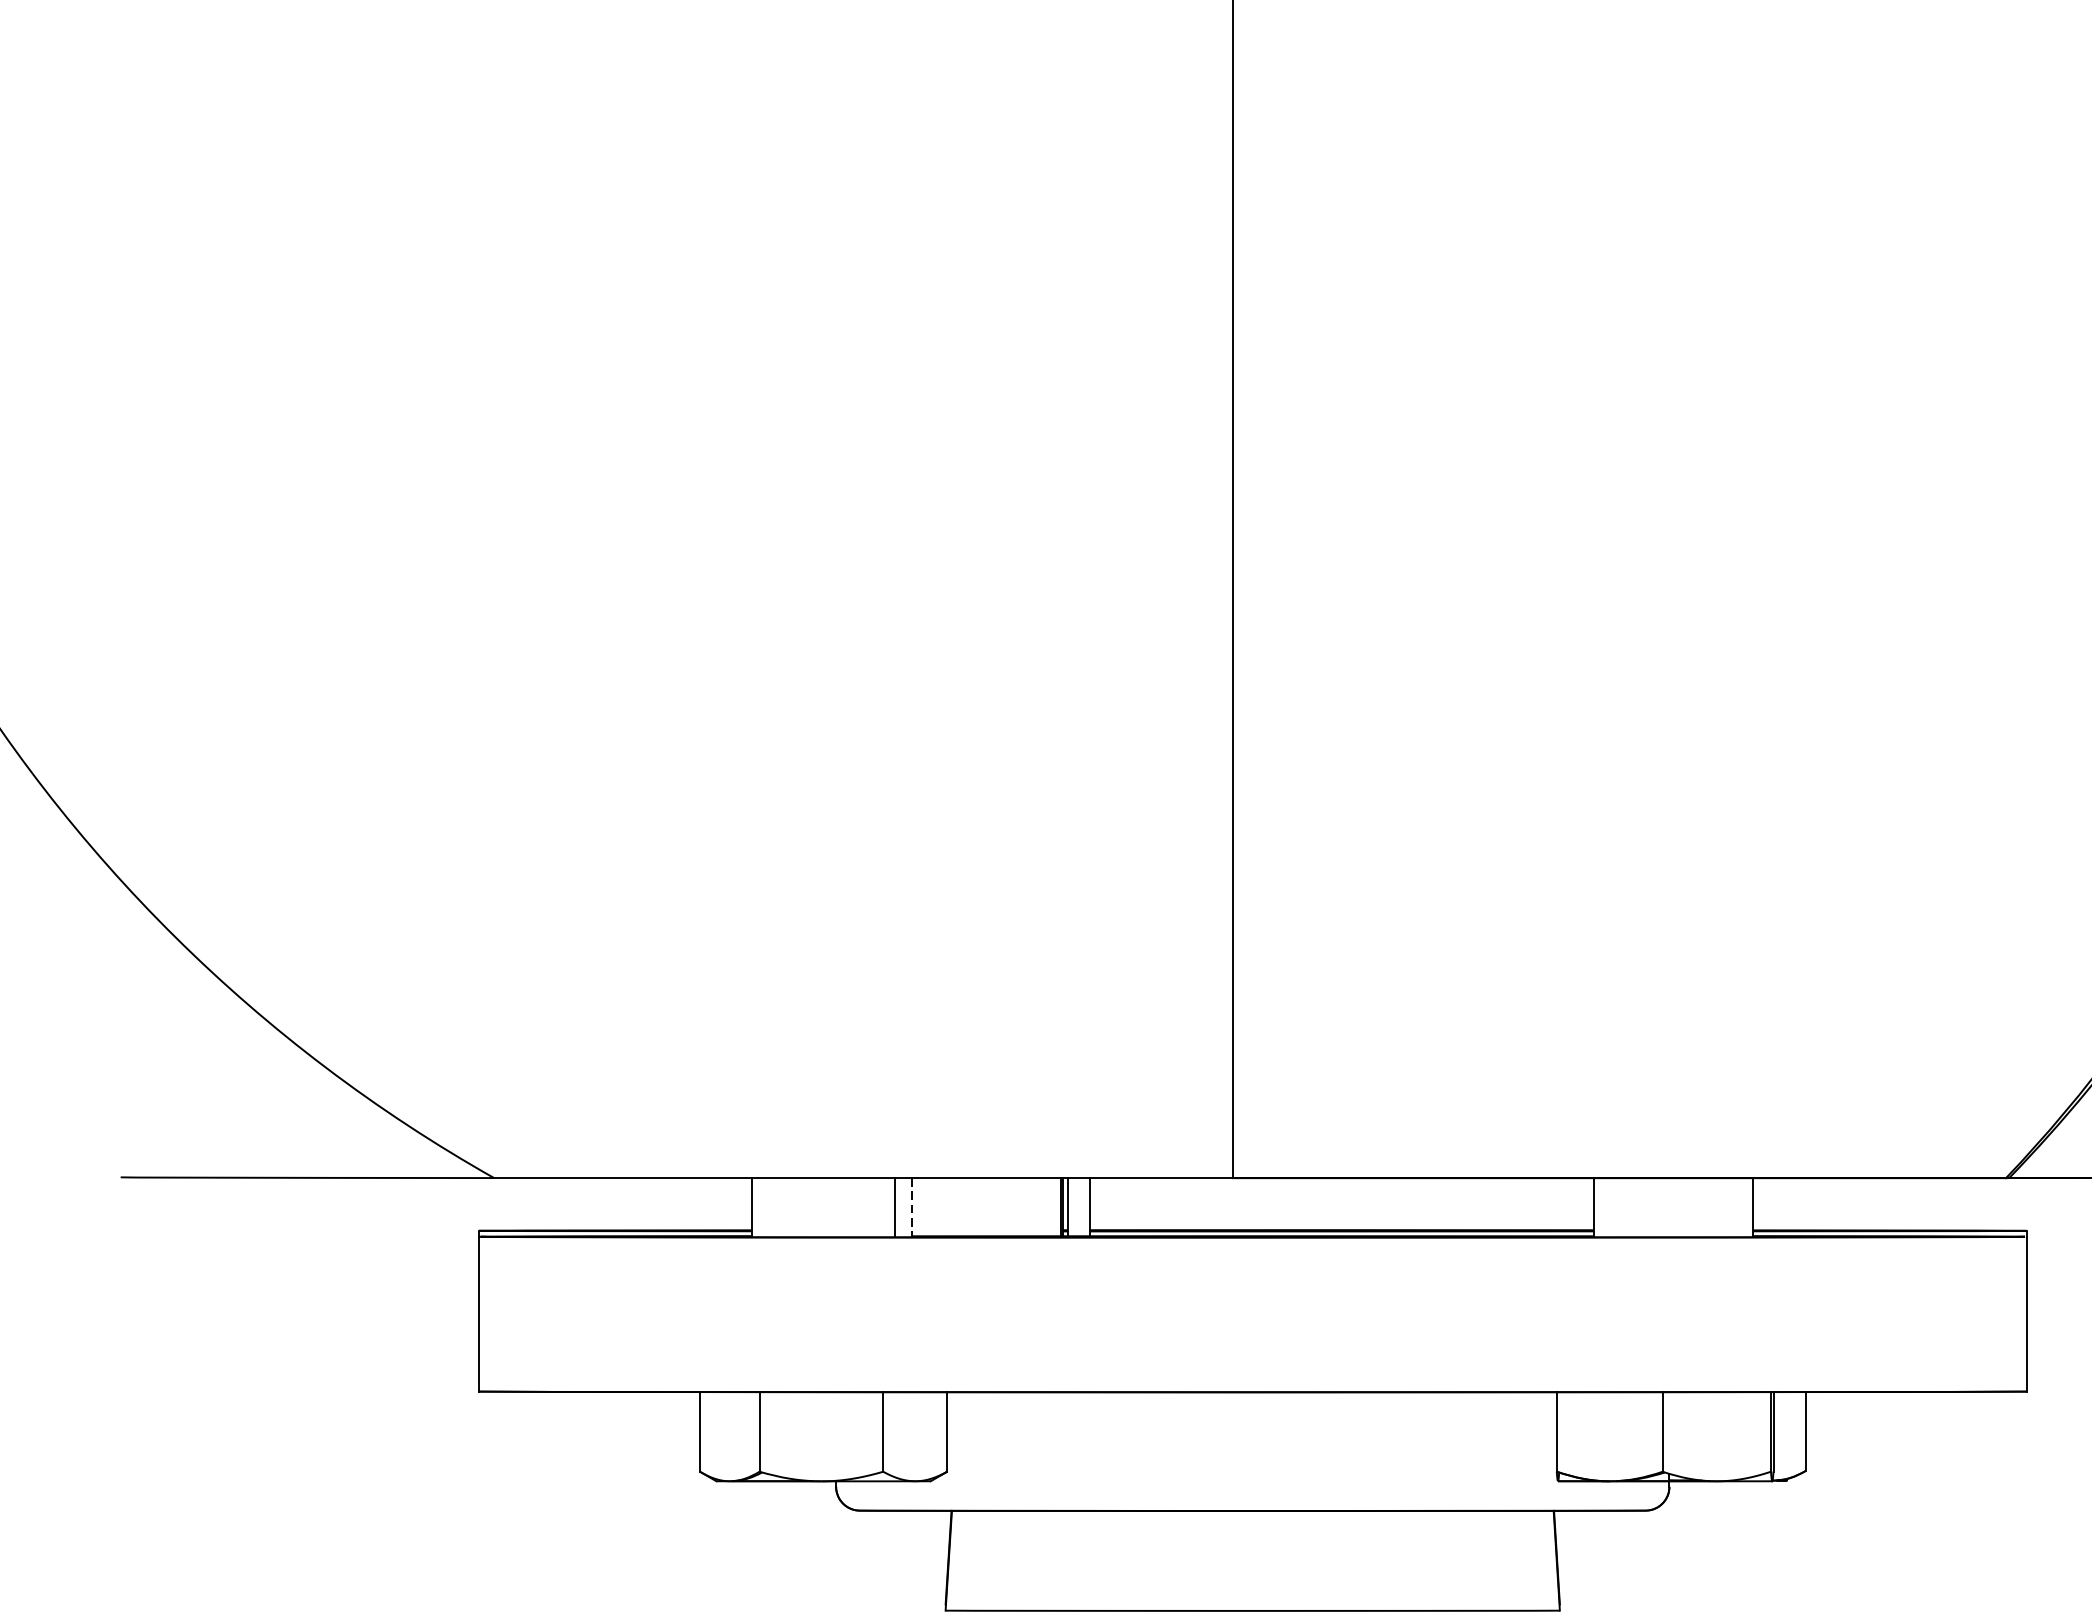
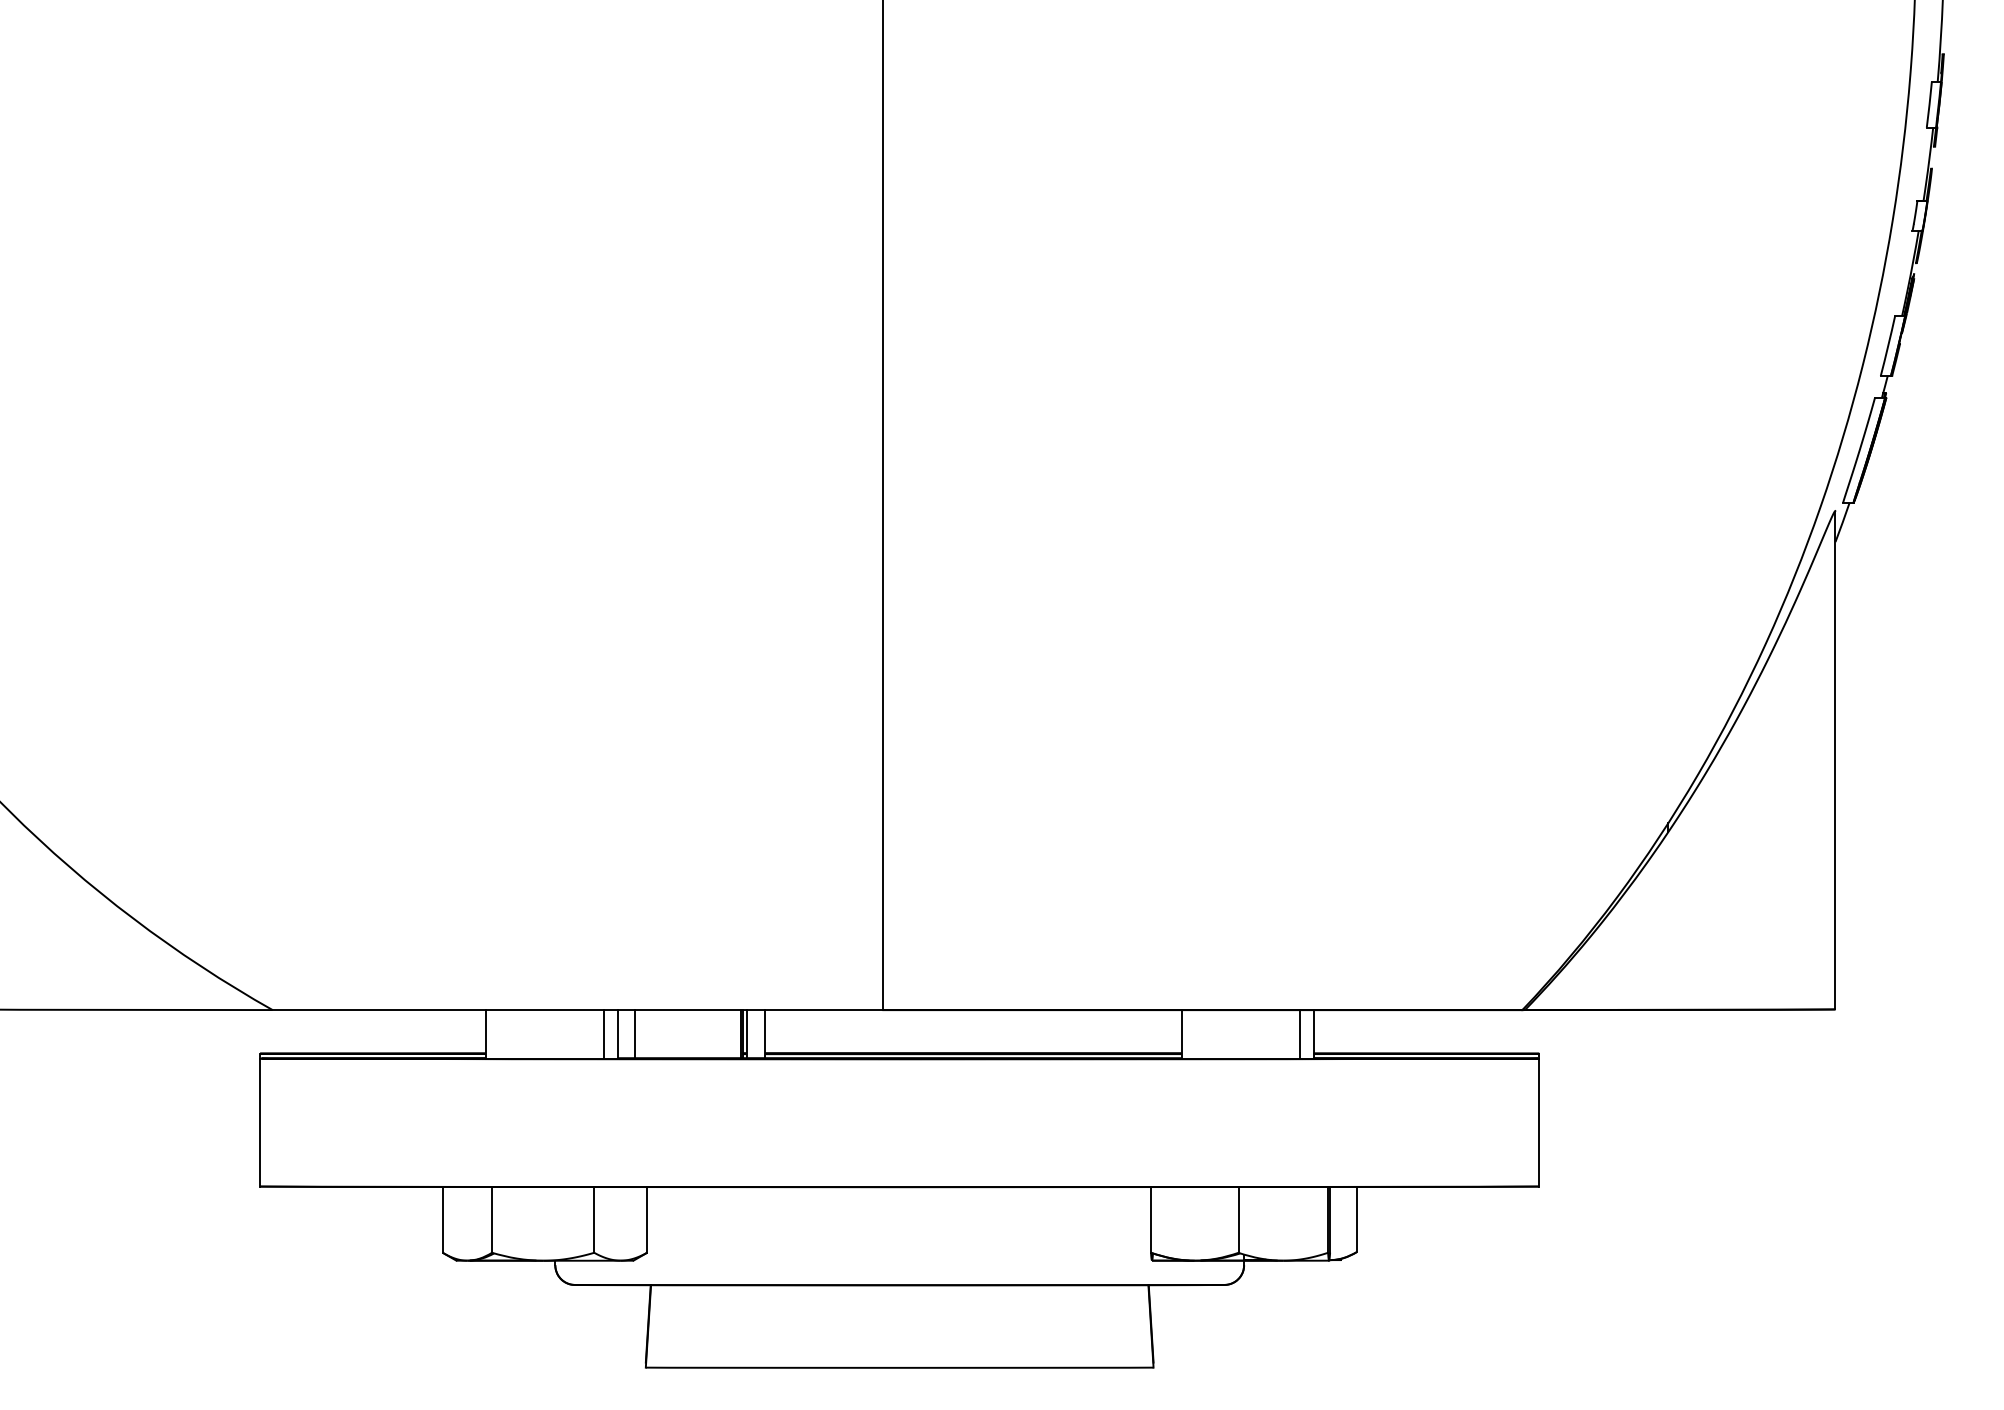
line: (911, 1207) -> (617, 1034), dashed -> solid
line: (931, 1207) -> (634, 1034), added
line: (1736, 1207) -> (1299, 1034), added

